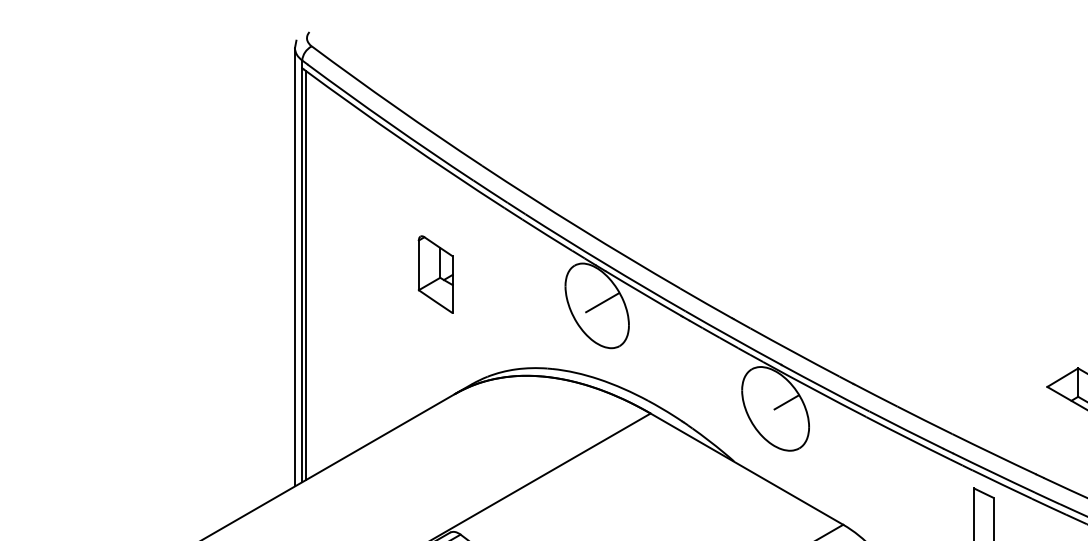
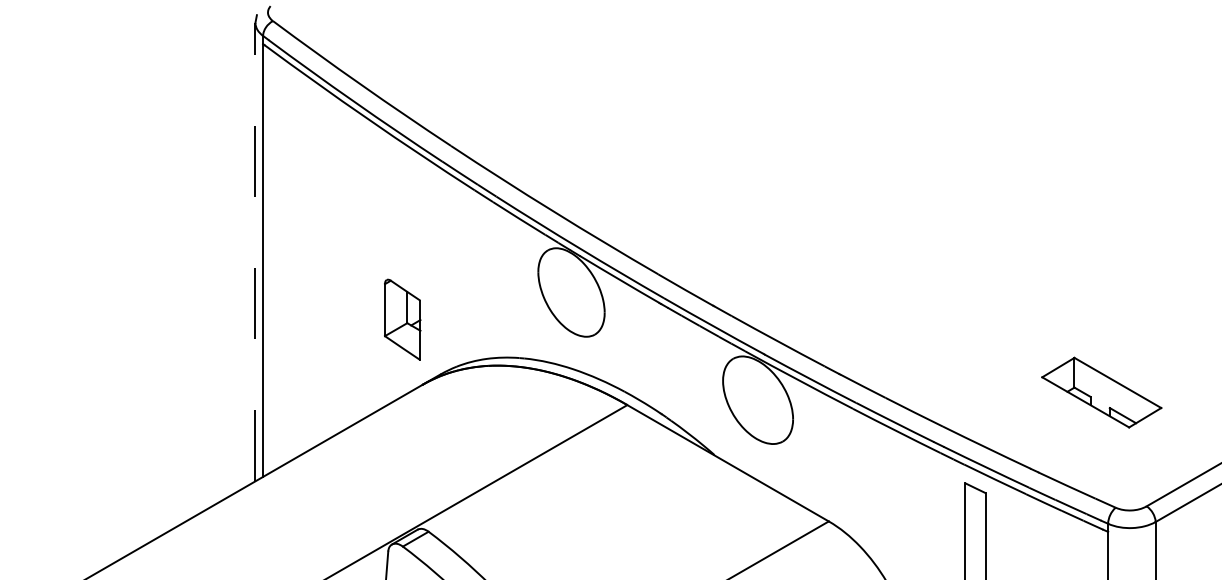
line: (295, 266) -> (255, 251), solid -> dashed
part: (435, 274) -> (402, 319), moved
line: (306, 275) -> (267, 260), removed
line: (601, 302) -> (576, 288), removed
line: (786, 402) -> (769, 393), removed

